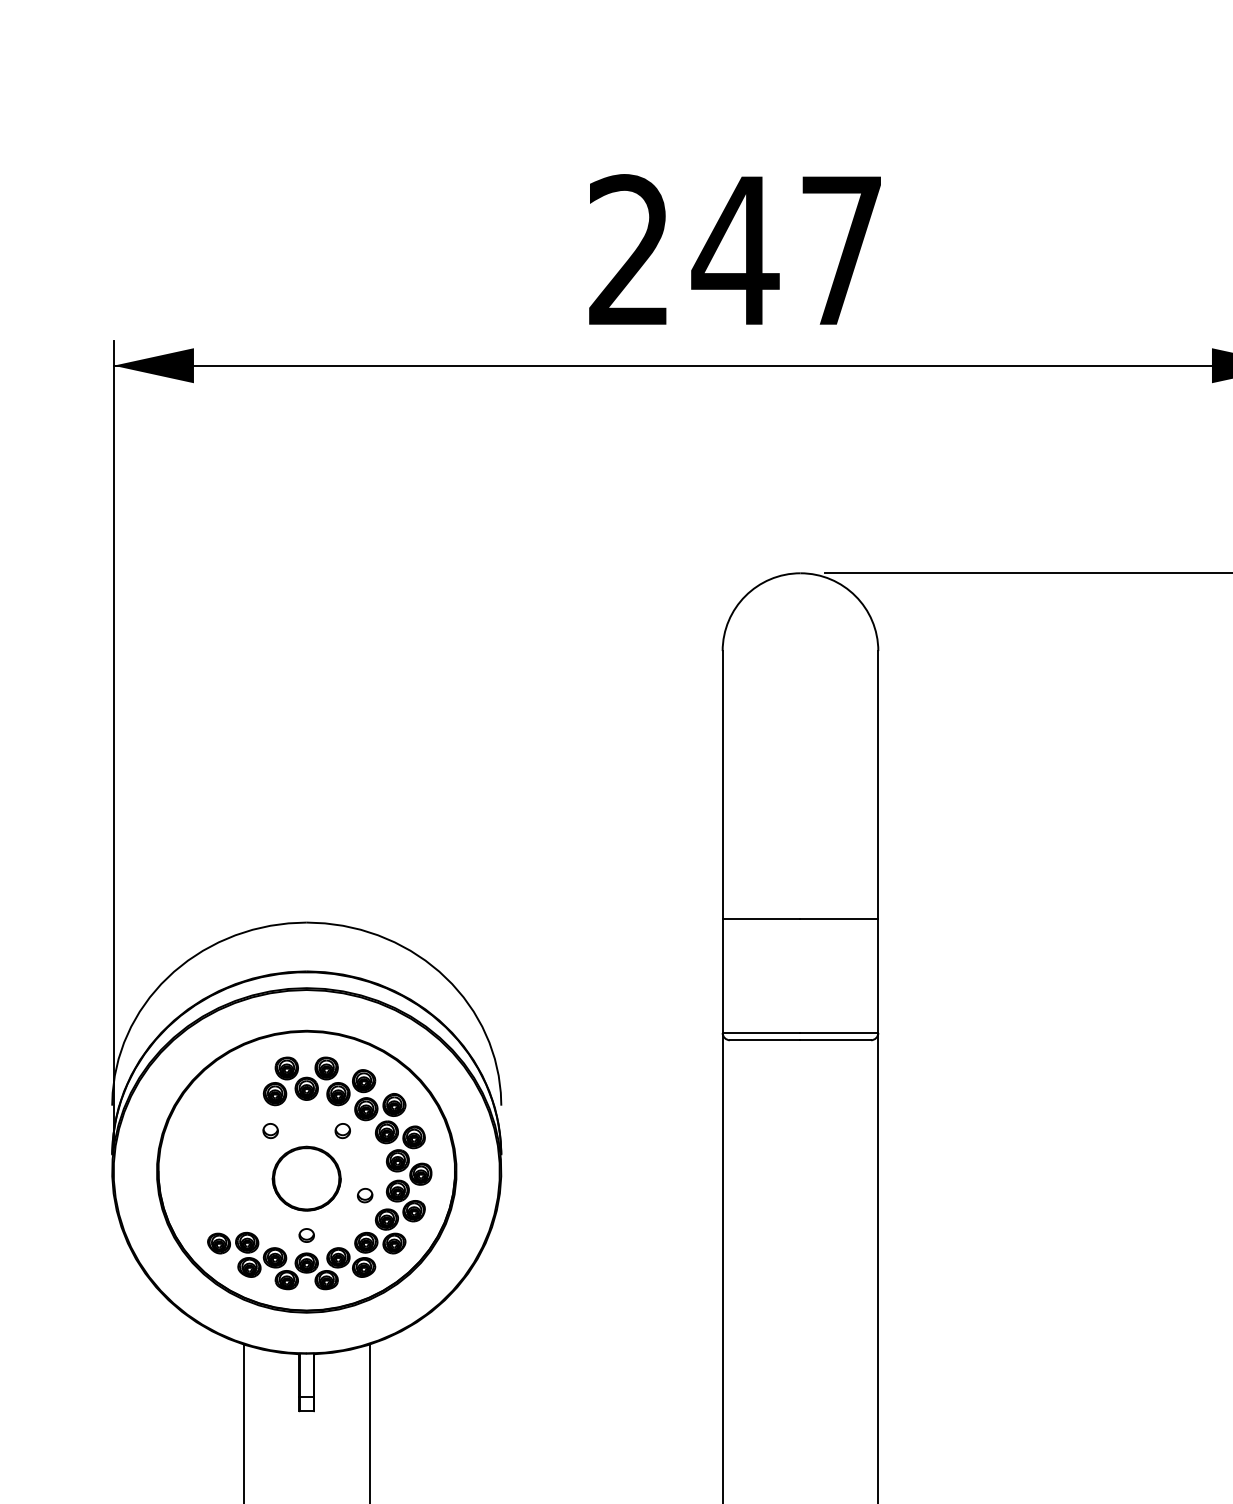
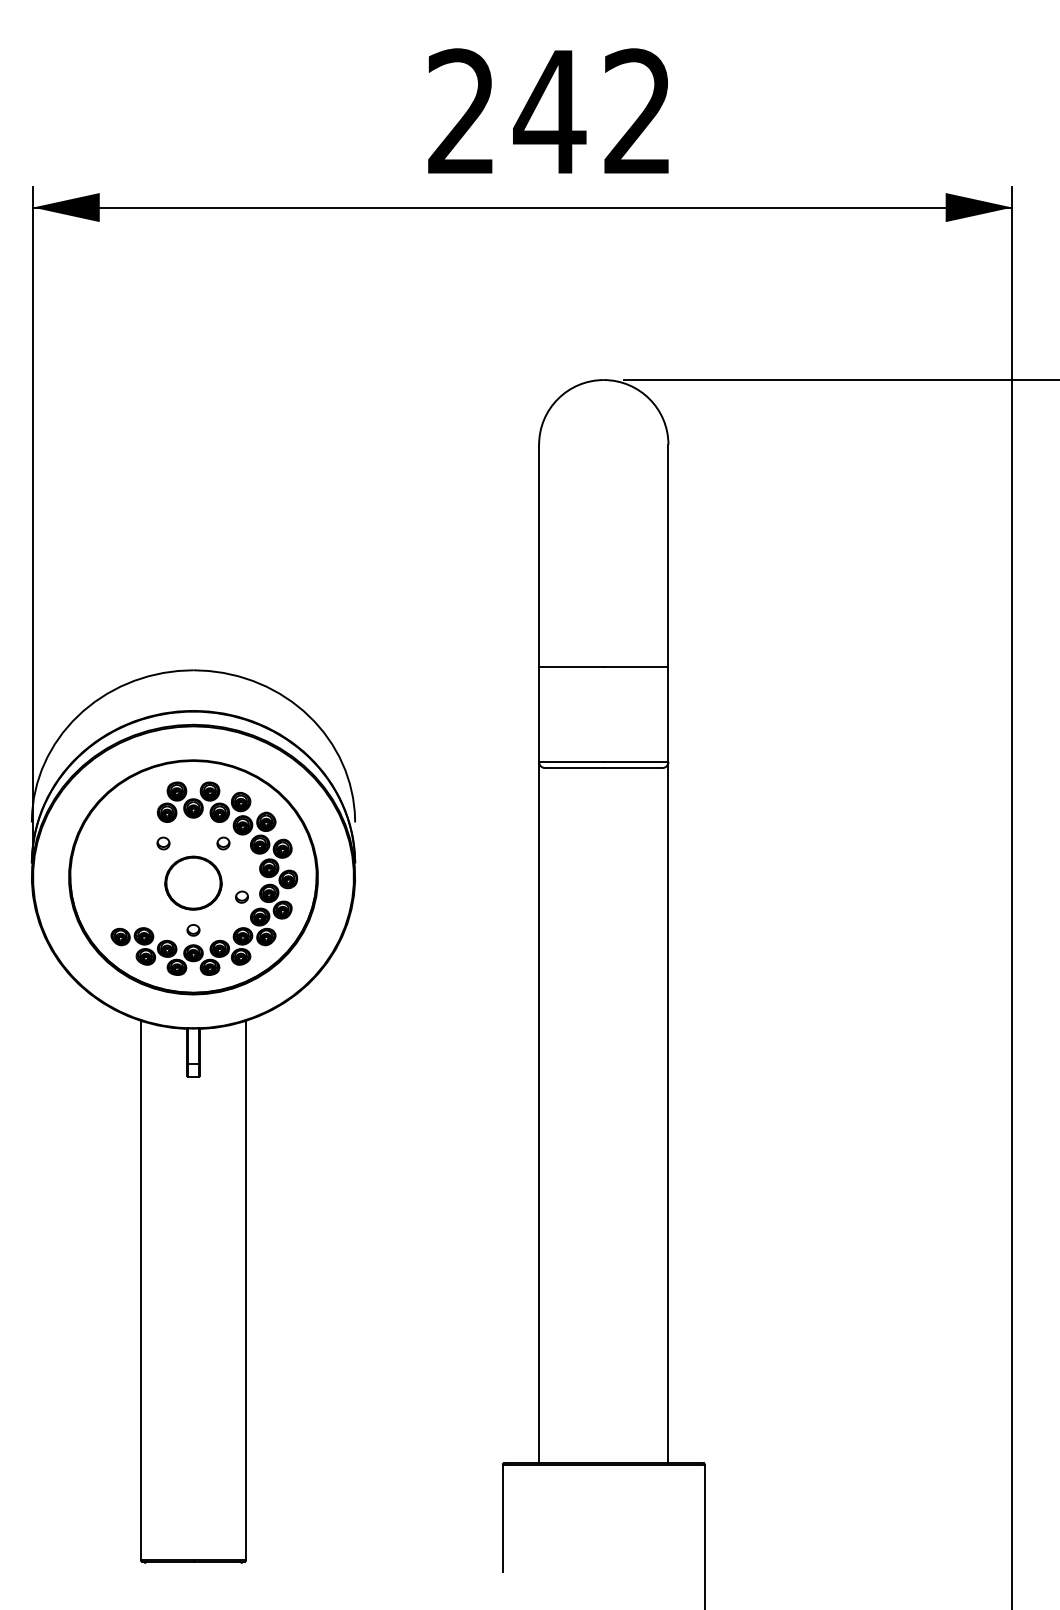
text: (841, 248) -> (637, 110), 247 -> 242

